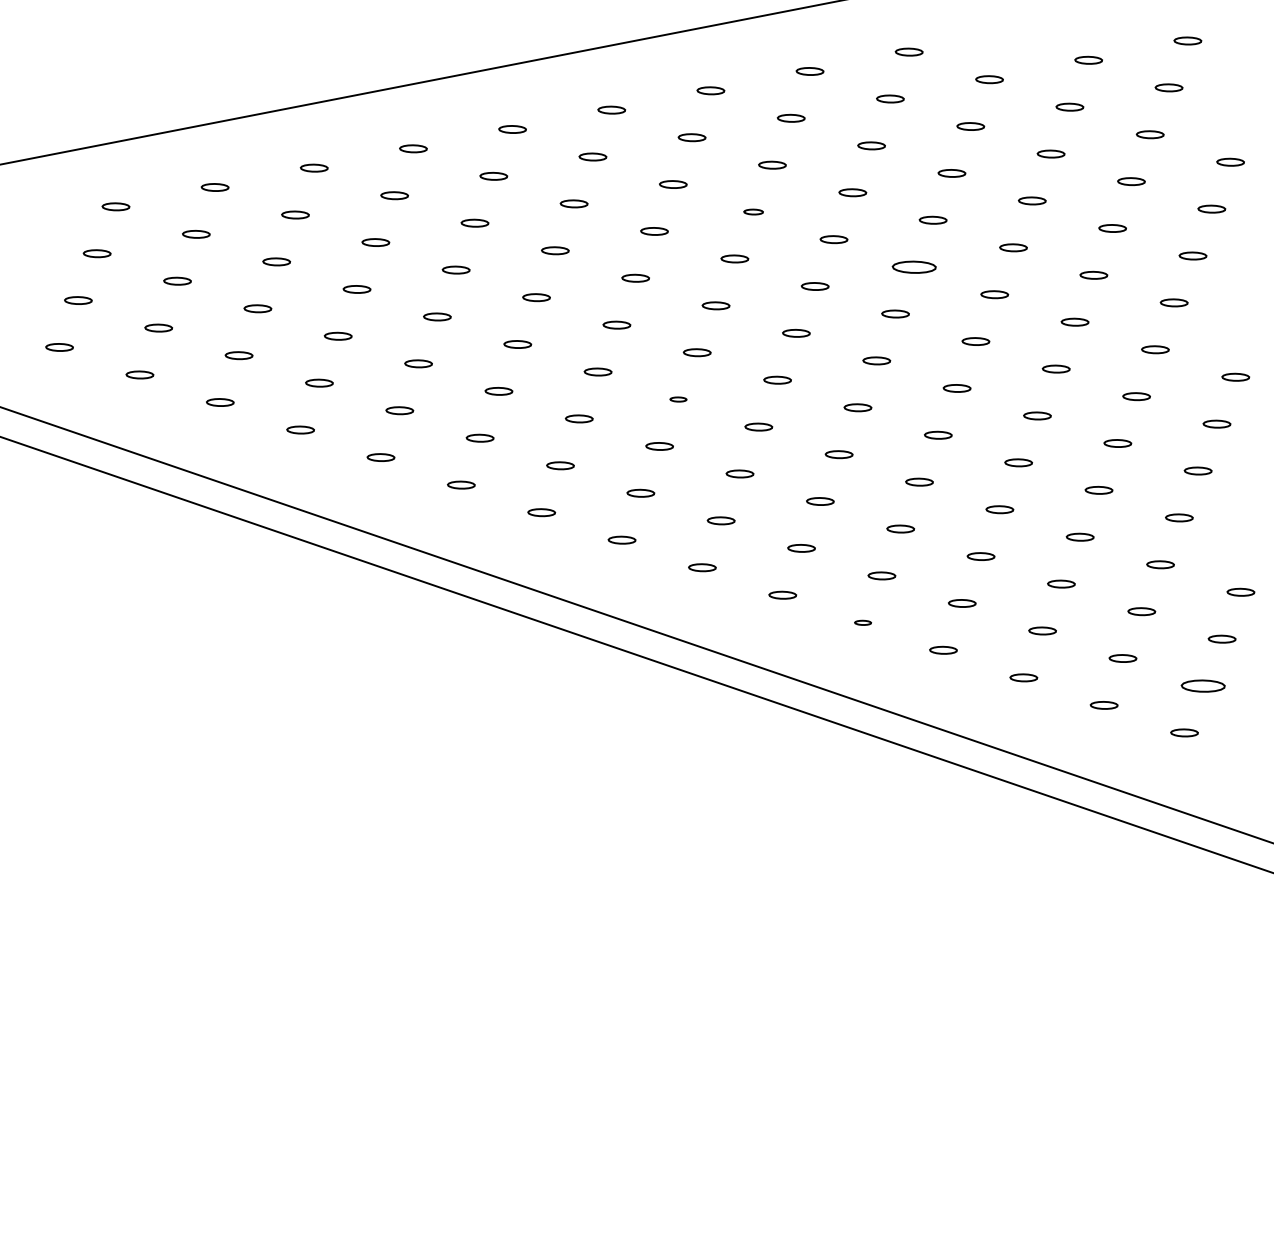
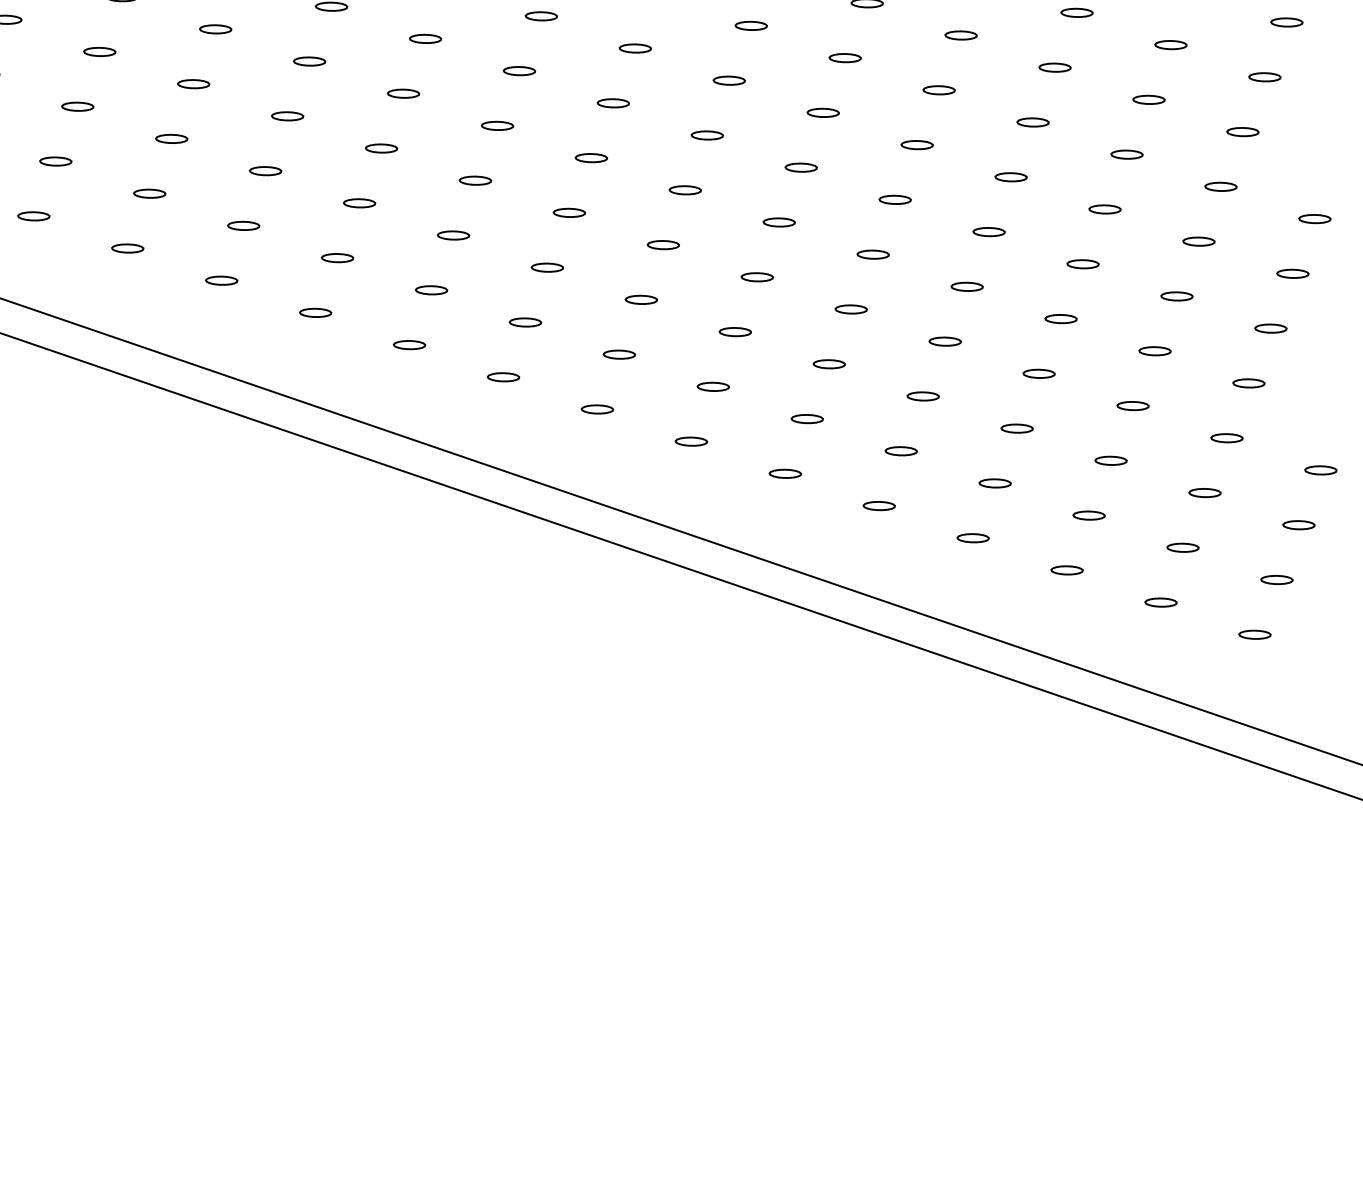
part: (753, 211) -> (751, 25), size x1.43
part: (914, 266) -> (939, 89), size x0.62
part: (678, 399) -> (663, 244), size x1.67
part: (862, 622) -> (878, 505), size x1.67
part: (1203, 685) -> (1277, 579), size x0.62

